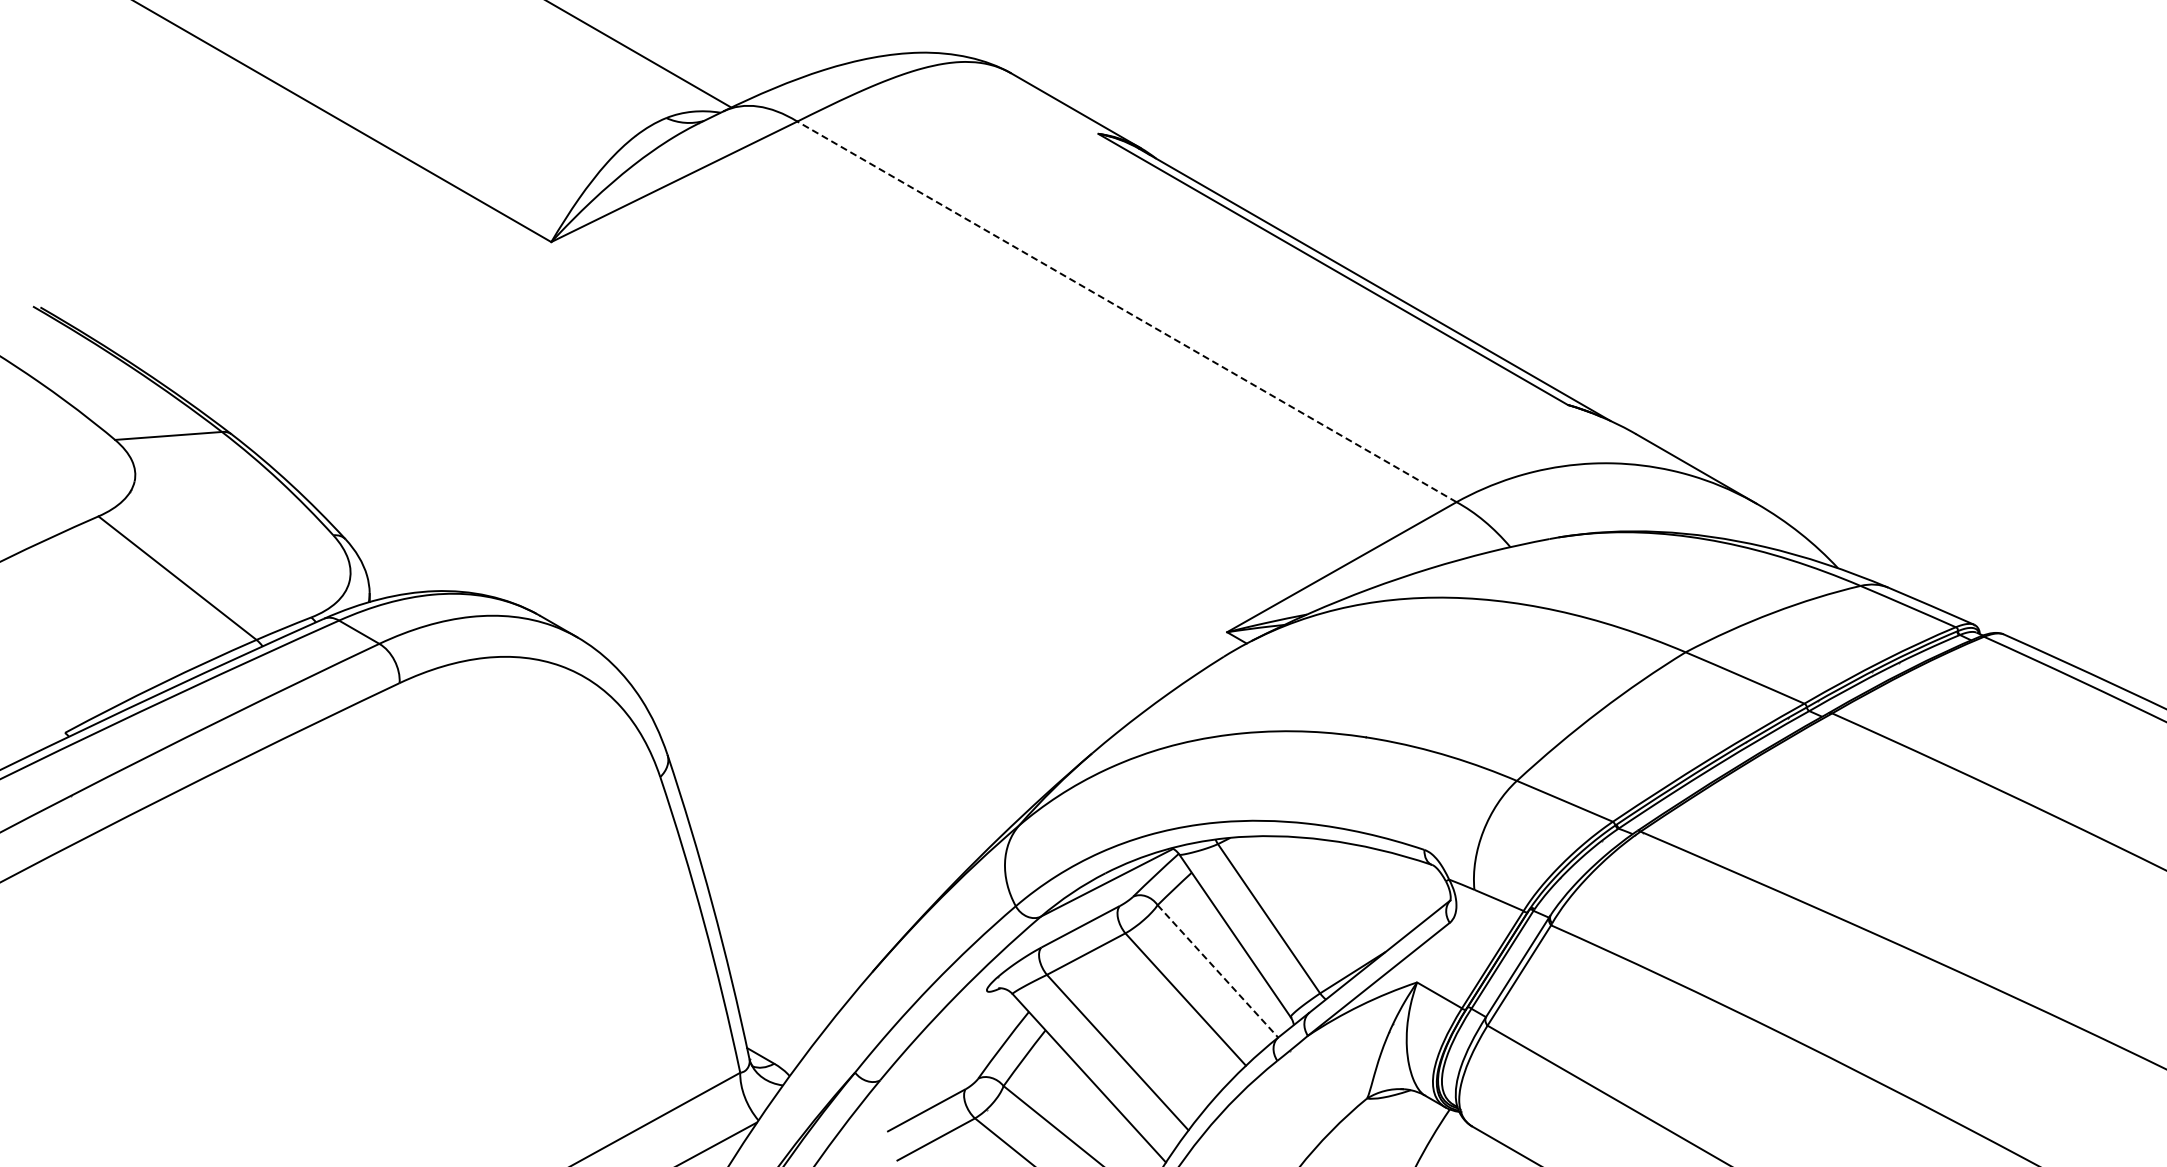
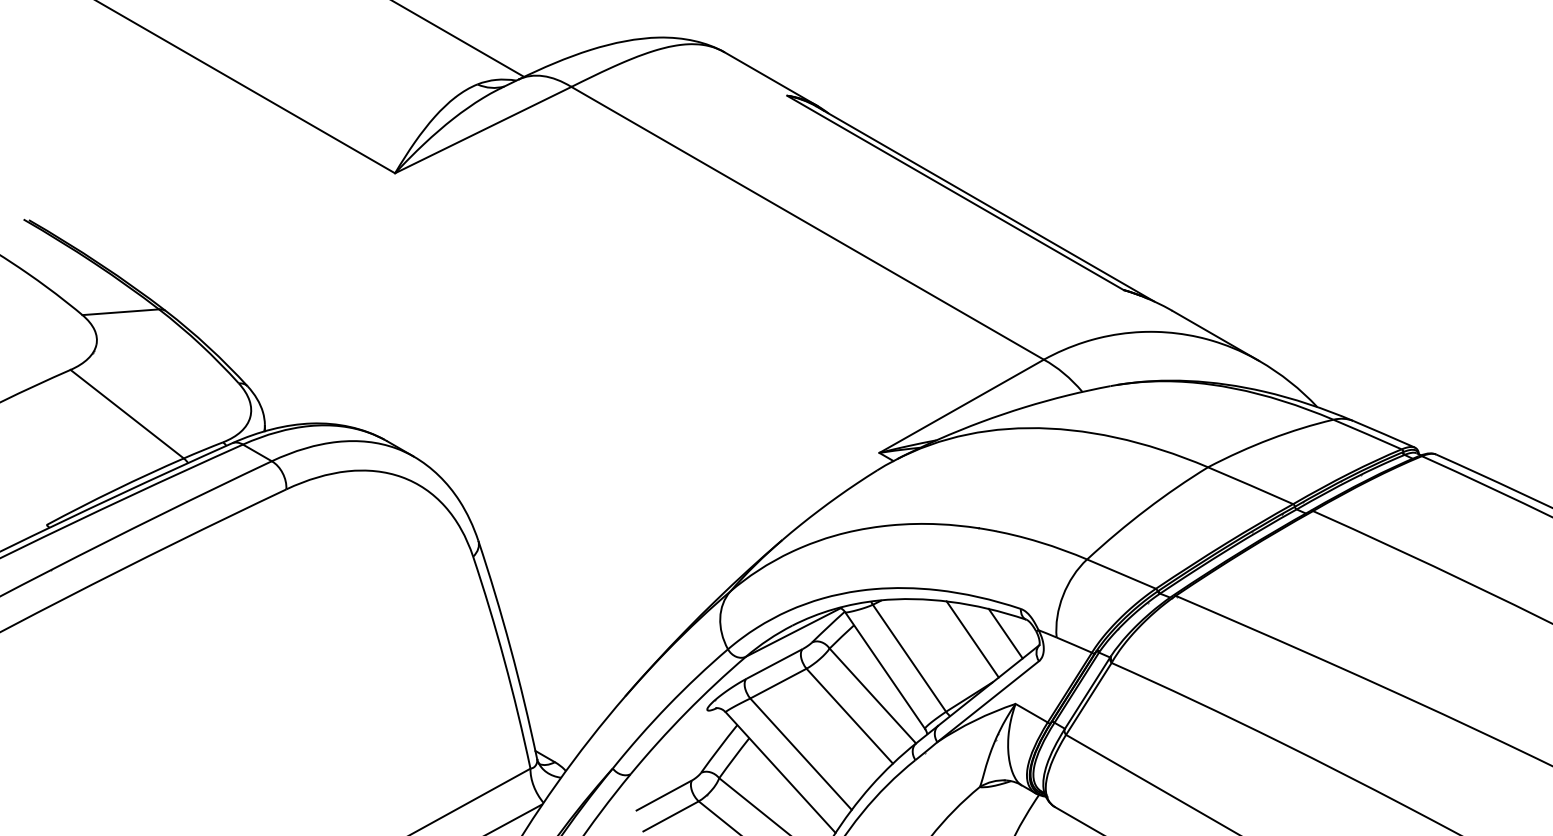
line: (1126, 311) -> (807, 223), dashed -> solid
line: (1403, 884) -> (1005, 633), added
line: (1356, 892) -> (972, 639), added
line: (1217, 971) -> (872, 696), dashed -> solid

